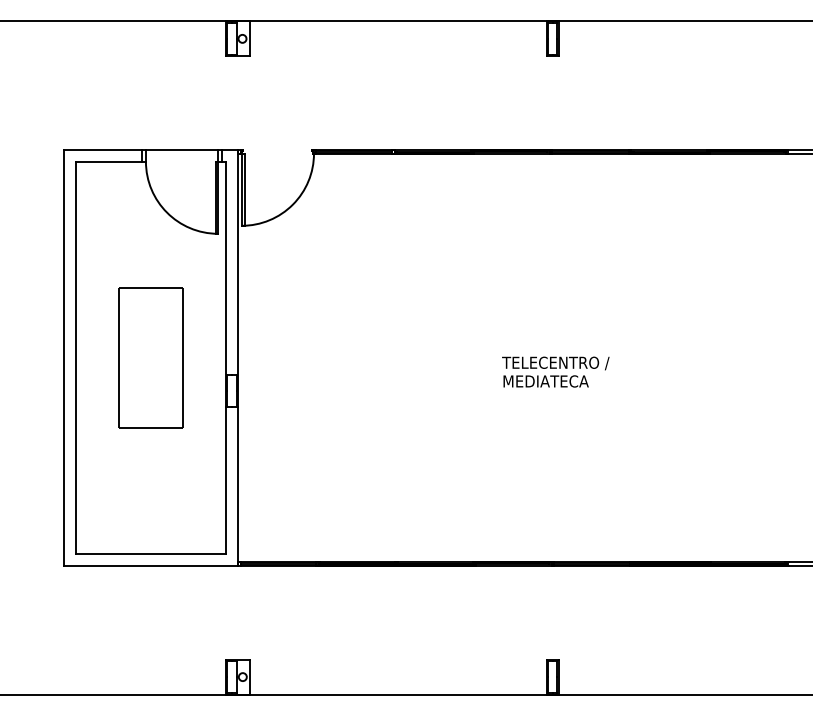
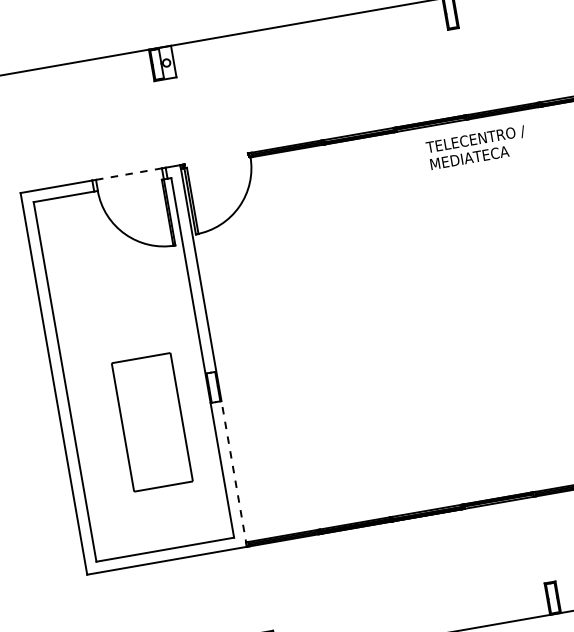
line: (182, 149) -> (129, 173), solid -> dashed
part: (150, 357) -> (151, 421), moved
text: (555, 371) -> (476, 147), moved
line: (238, 486) -> (234, 473), solid -> dashed

